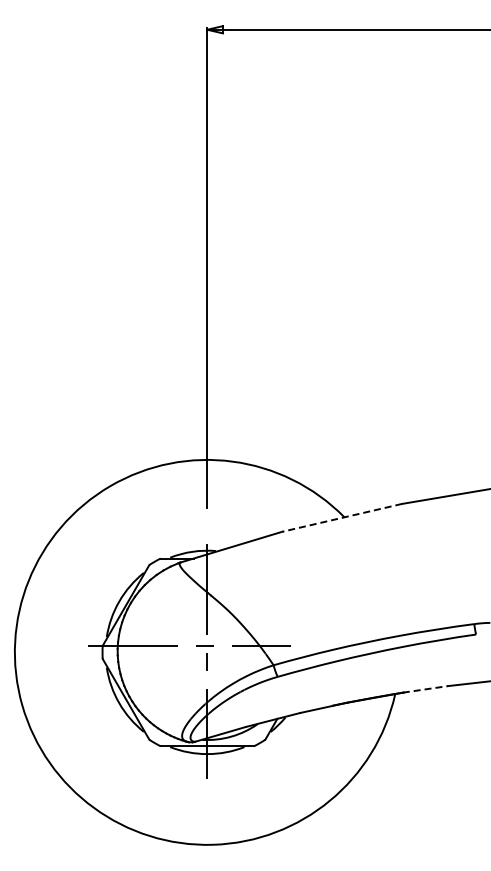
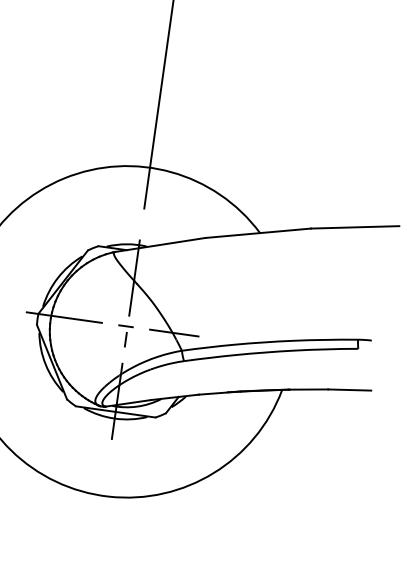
line: (341, 517) -> (257, 232), dashed -> solid
line: (425, 689) -> (308, 389), dashed -> solid

